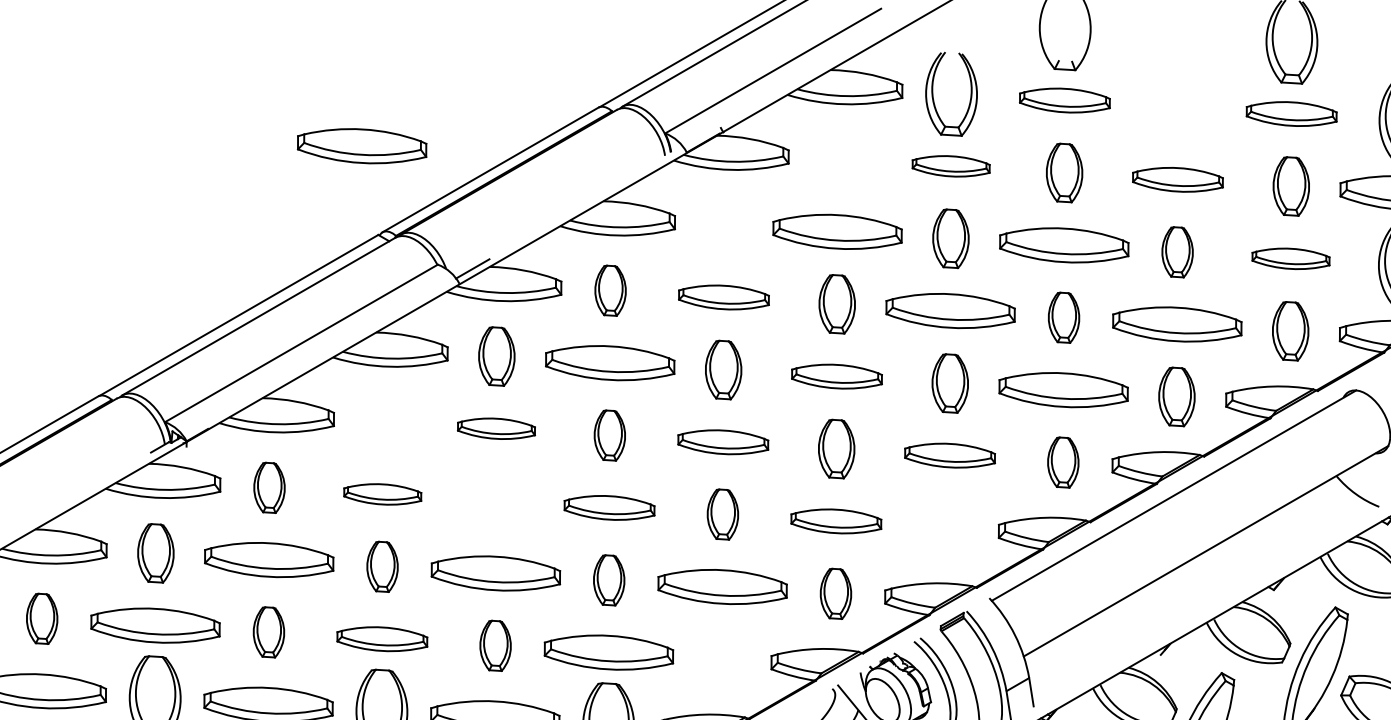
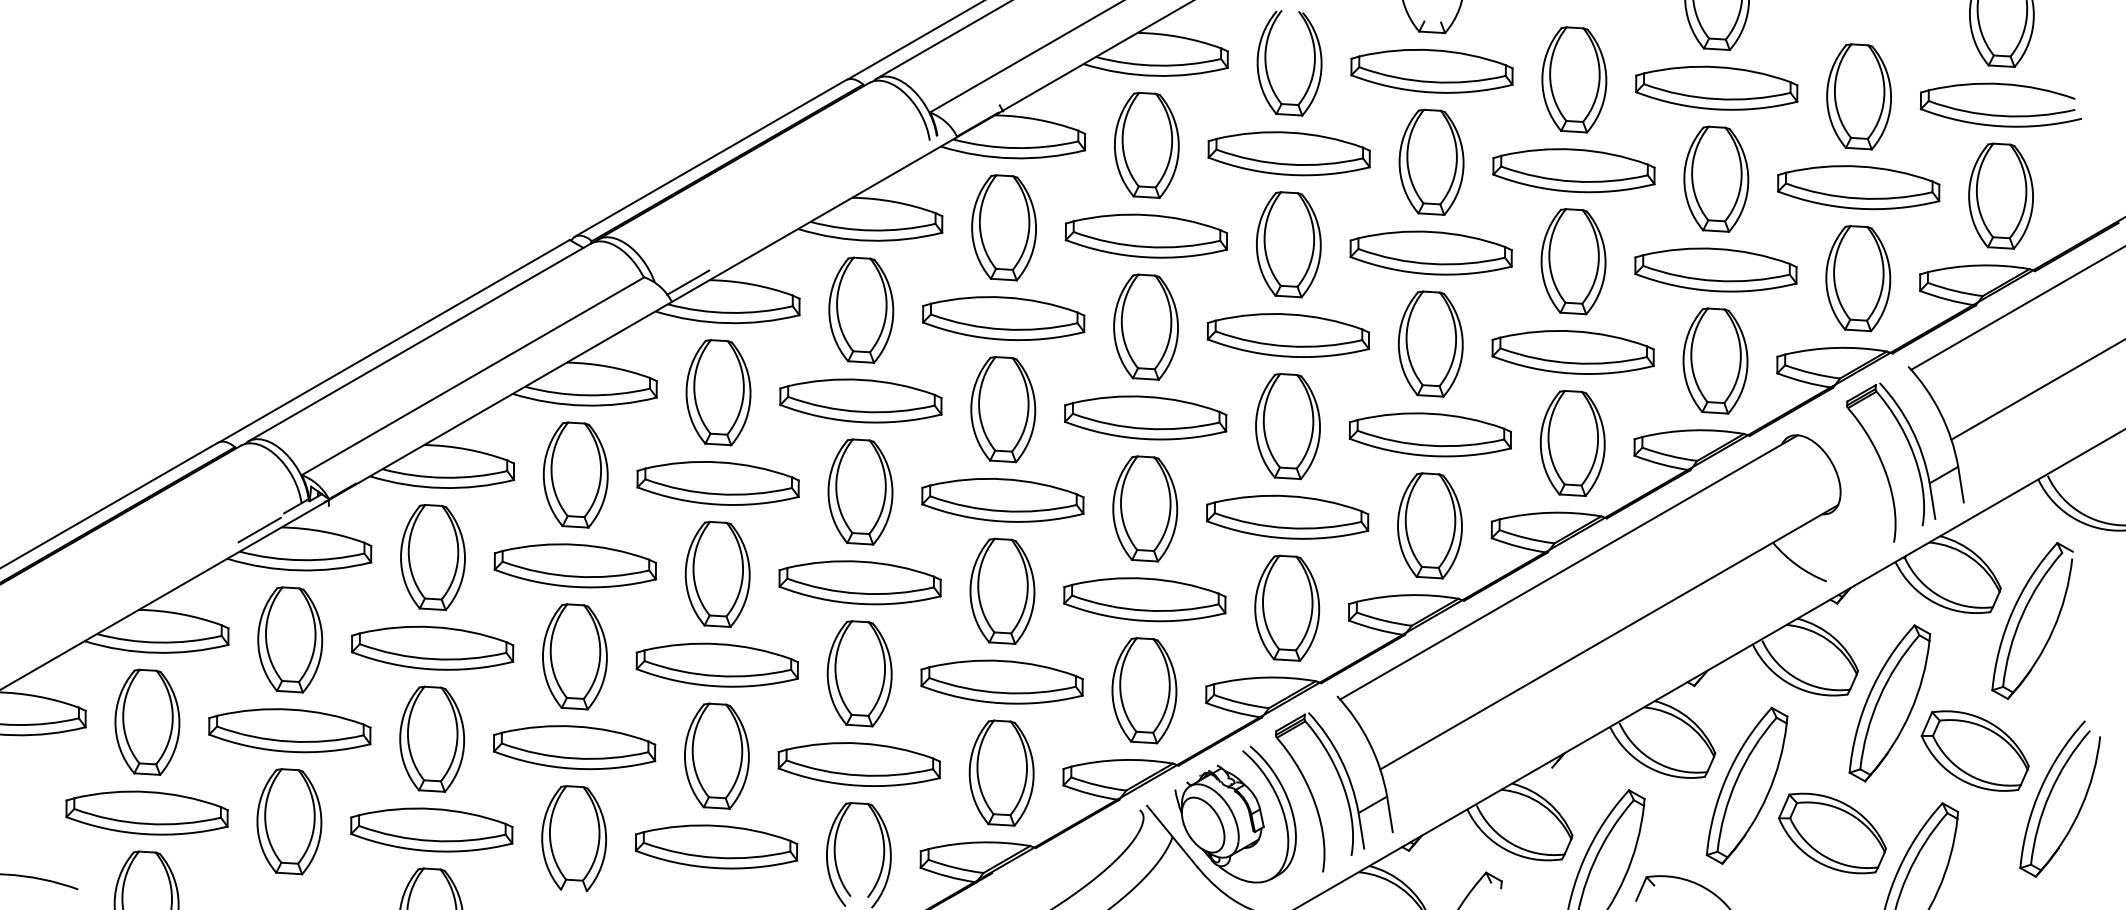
part: (1064, 100) -> (1431, 70), size x1.43
part: (1178, 107) -> (1574, 79), added
part: (1291, 113) -> (1716, 87), size x1.43
part: (361, 146) -> (548, 128), removed
part: (837, 158) -> (1146, 144), added
part: (950, 166) -> (1288, 153), size x1.67
part: (1064, 172) -> (1431, 161), size x1.43
part: (1177, 179) -> (1573, 170), size x1.43
part: (1291, 185) -> (1716, 178), size x1.43
part: (723, 225) -> (1003, 227), added
part: (950, 238) -> (1288, 244), size x1.43
part: (1177, 252) -> (1573, 261), size x1.67
part: (1290, 258) -> (1715, 269), size x1.67
part: (610, 290) -> (861, 309), size x1.67
part: (723, 297) -> (1003, 318), size x1.43
part: (836, 303) -> (1145, 326), size x1.43
part: (1063, 317) -> (1430, 343), size x1.67
part: (1290, 330) -> (1715, 360), size x1.43
part: (496, 356) -> (718, 392), size x1.43
part: (723, 369) -> (1003, 409), size x1.43
part: (836, 376) -> (1145, 417), size x1.43
part: (949, 383) -> (1287, 426), size x1.43
part: (1176, 396) -> (1572, 443), size x1.43
part: (382, 421) -> (575, 474), added
part: (496, 428) -> (717, 483), size x1.67
part: (609, 435) -> (860, 491), size x1.67
part: (722, 442) -> (1002, 500), size x1.43
part: (836, 448) -> (1145, 508), size x1.43
part: (949, 455) -> (1287, 516), size x1.43
part: (1062, 462) -> (1429, 525), size x1.67
line: (131, 465) -> (259, 529), added
part: (269, 487) -> (432, 557), size x1.67
part: (382, 494) -> (574, 565), size x1.67
part: (496, 501) -> (717, 574), added
part: (609, 507) -> (859, 582), size x1.43
part: (722, 514) -> (1002, 590), size x1.67
part: (836, 521) -> (1144, 599), size x1.43
part: (949, 527) -> (1287, 607), added
part: (156, 553) -> (290, 639), size x1.43
part: (382, 566) -> (574, 656), size x1.67
part: (609, 580) -> (859, 673), size x1.67
part: (836, 593) -> (1144, 690), size x1.67
part: (42, 618) -> (147, 721), size x1.67
part: (269, 631) -> (432, 738), size x1.67
part: (382, 639) -> (574, 747), size x1.43
part: (495, 645) -> (716, 755), size x1.67
part: (722, 658) -> (1001, 772), added

